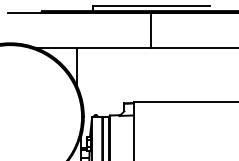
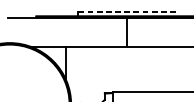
line: (151, 6) -> (127, 12), solid -> dashed

